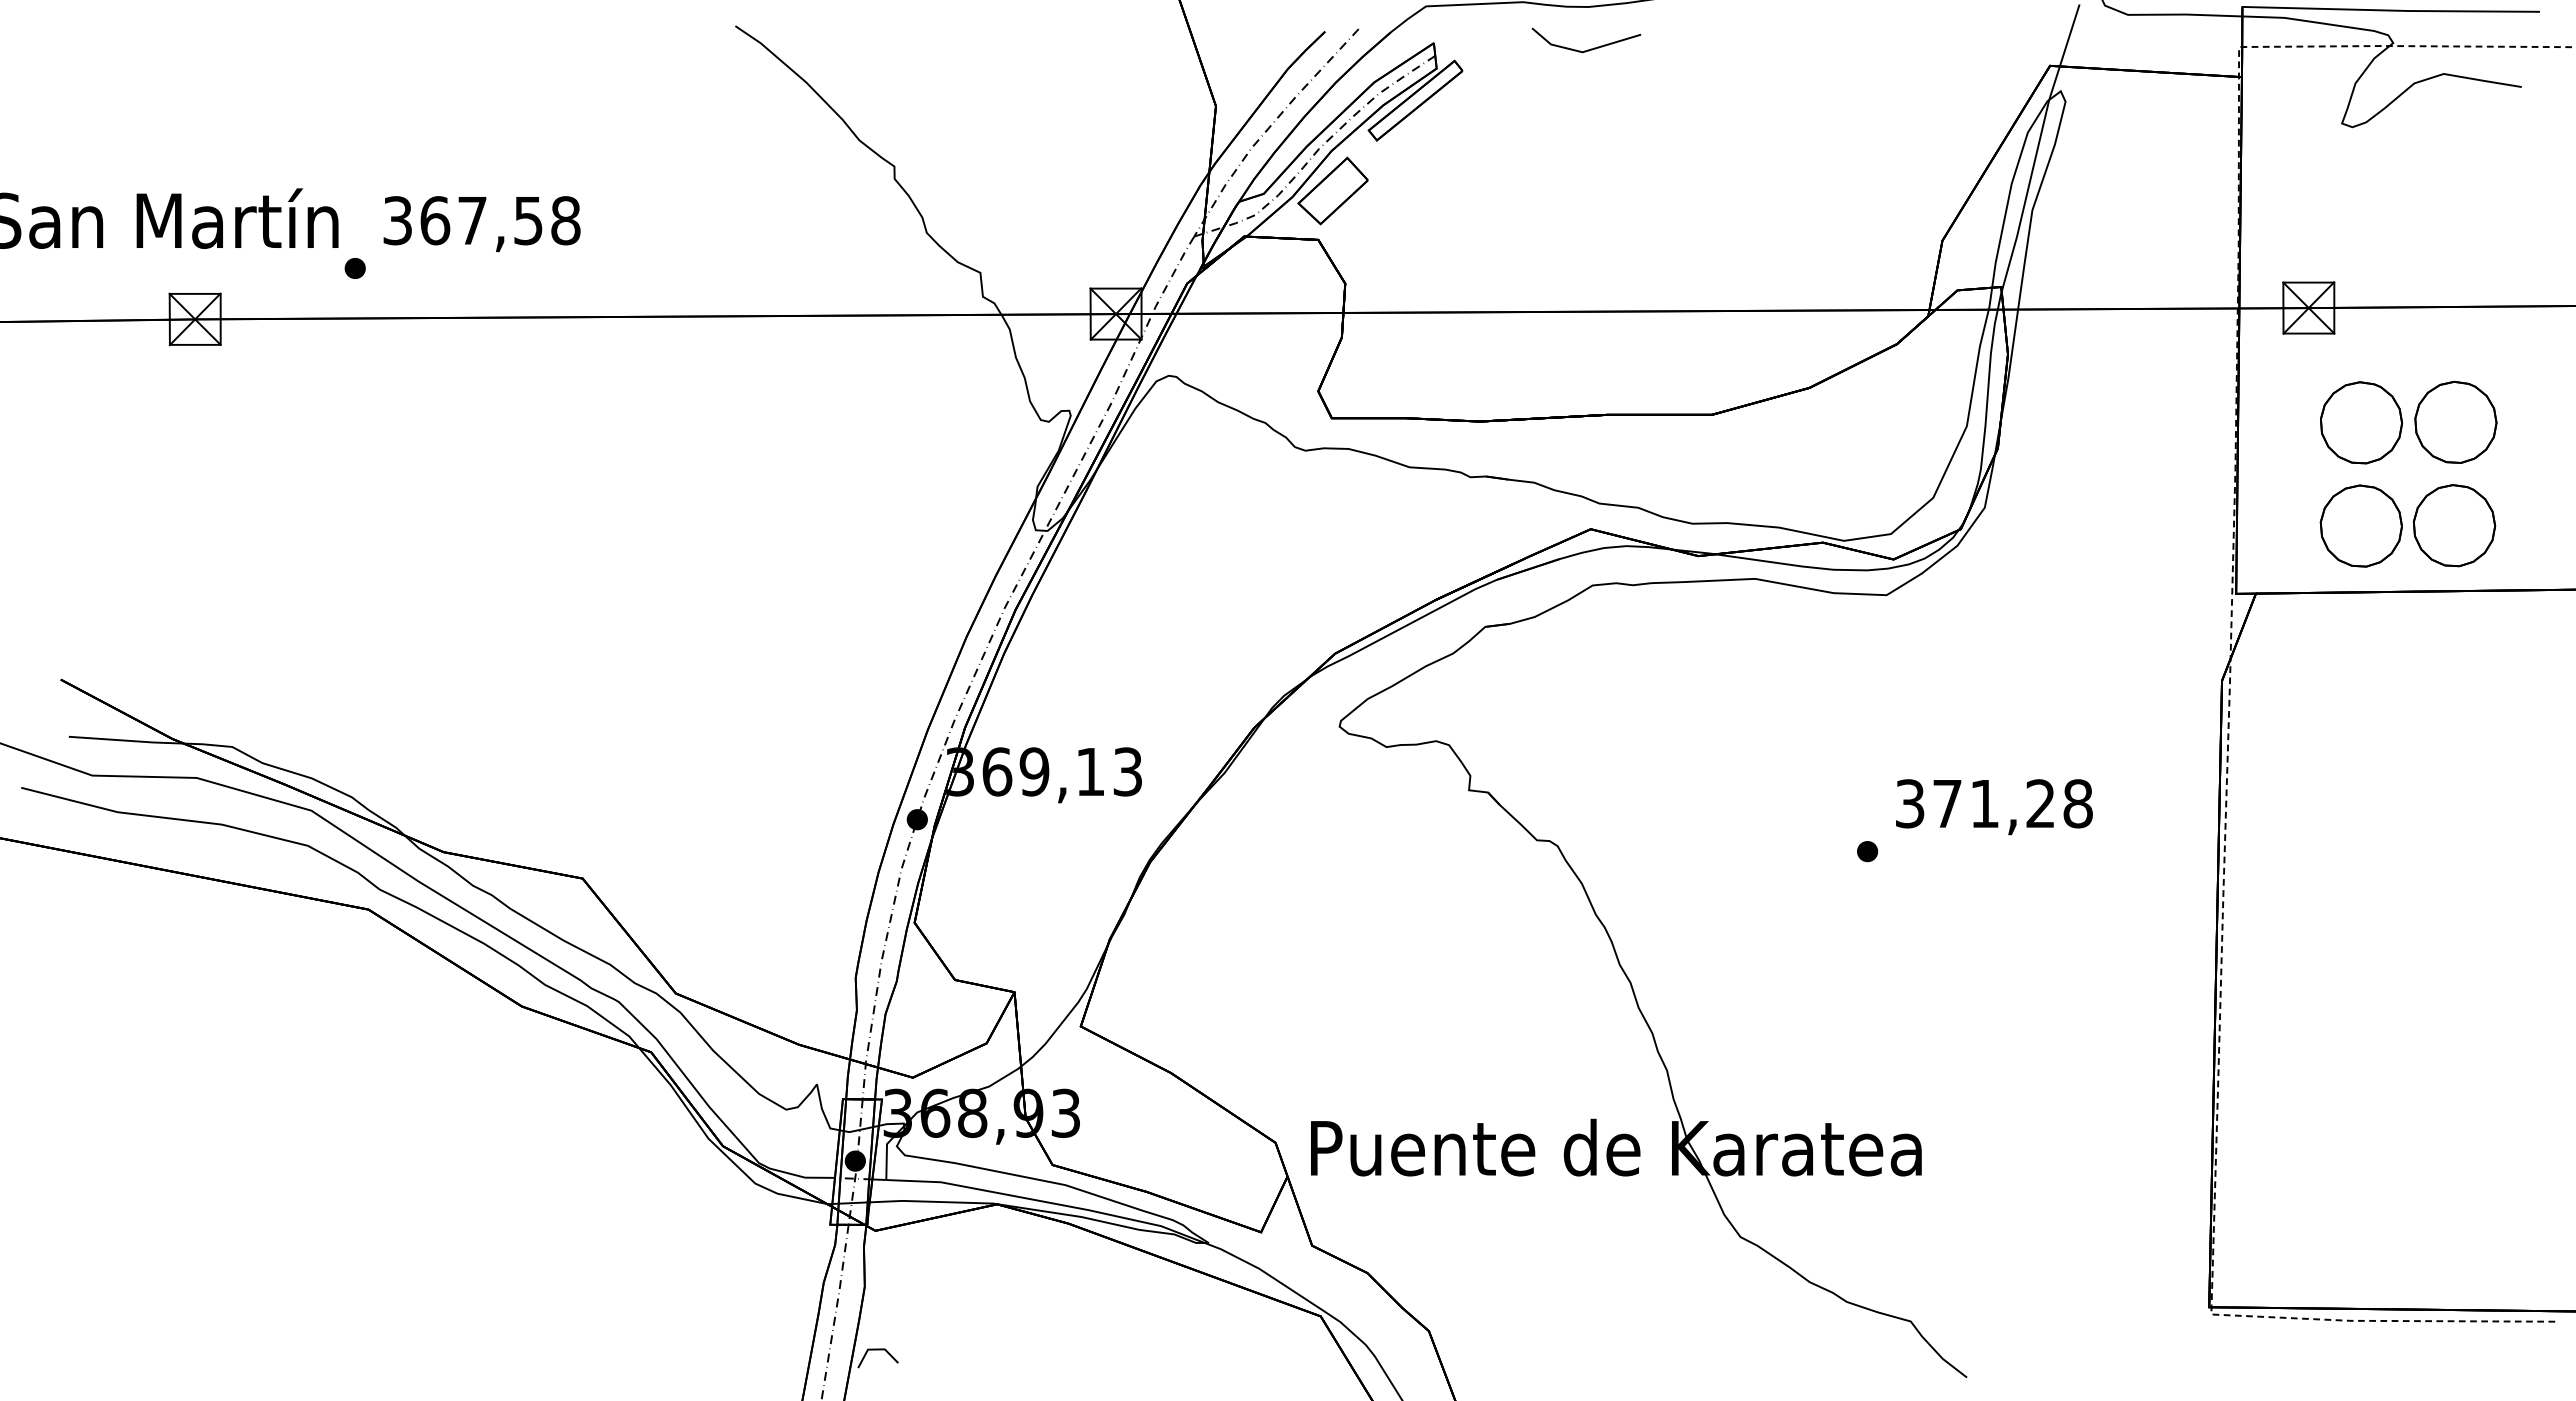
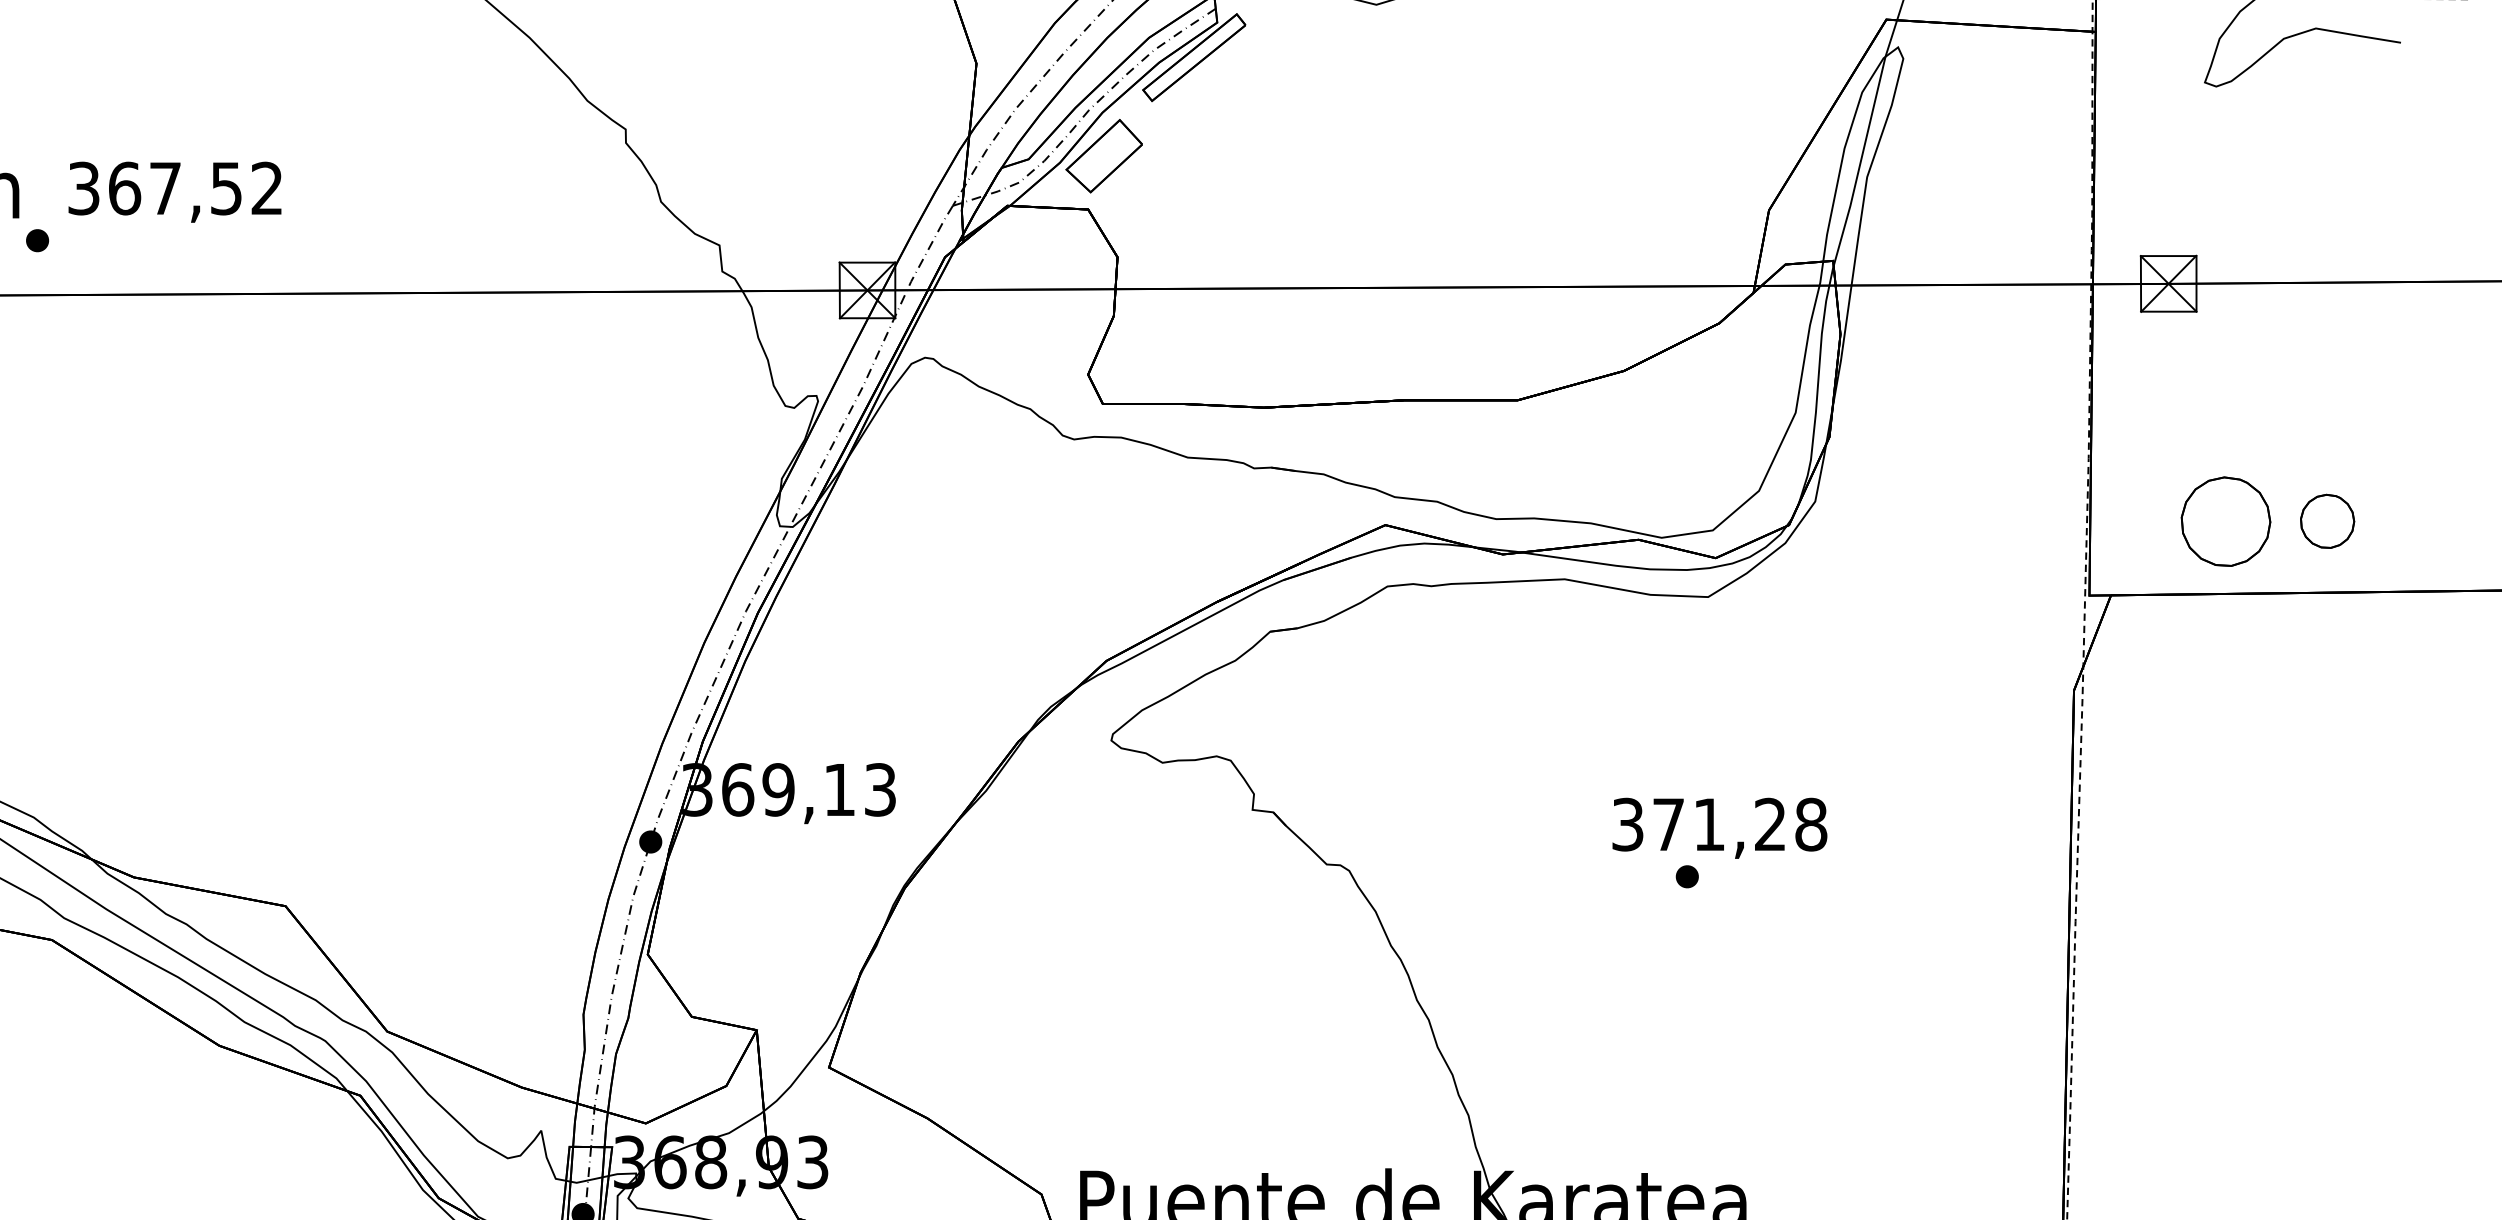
text: (565, 220) -> (266, 188), 367,58 -> 367,52
part: (2455, 421) -> (2328, 407), removed
part: (2361, 422) -> (2226, 408), removed
part: (2454, 525) -> (2327, 521), size x0.6
text: (1994, 807) -> (1719, 828), moved

